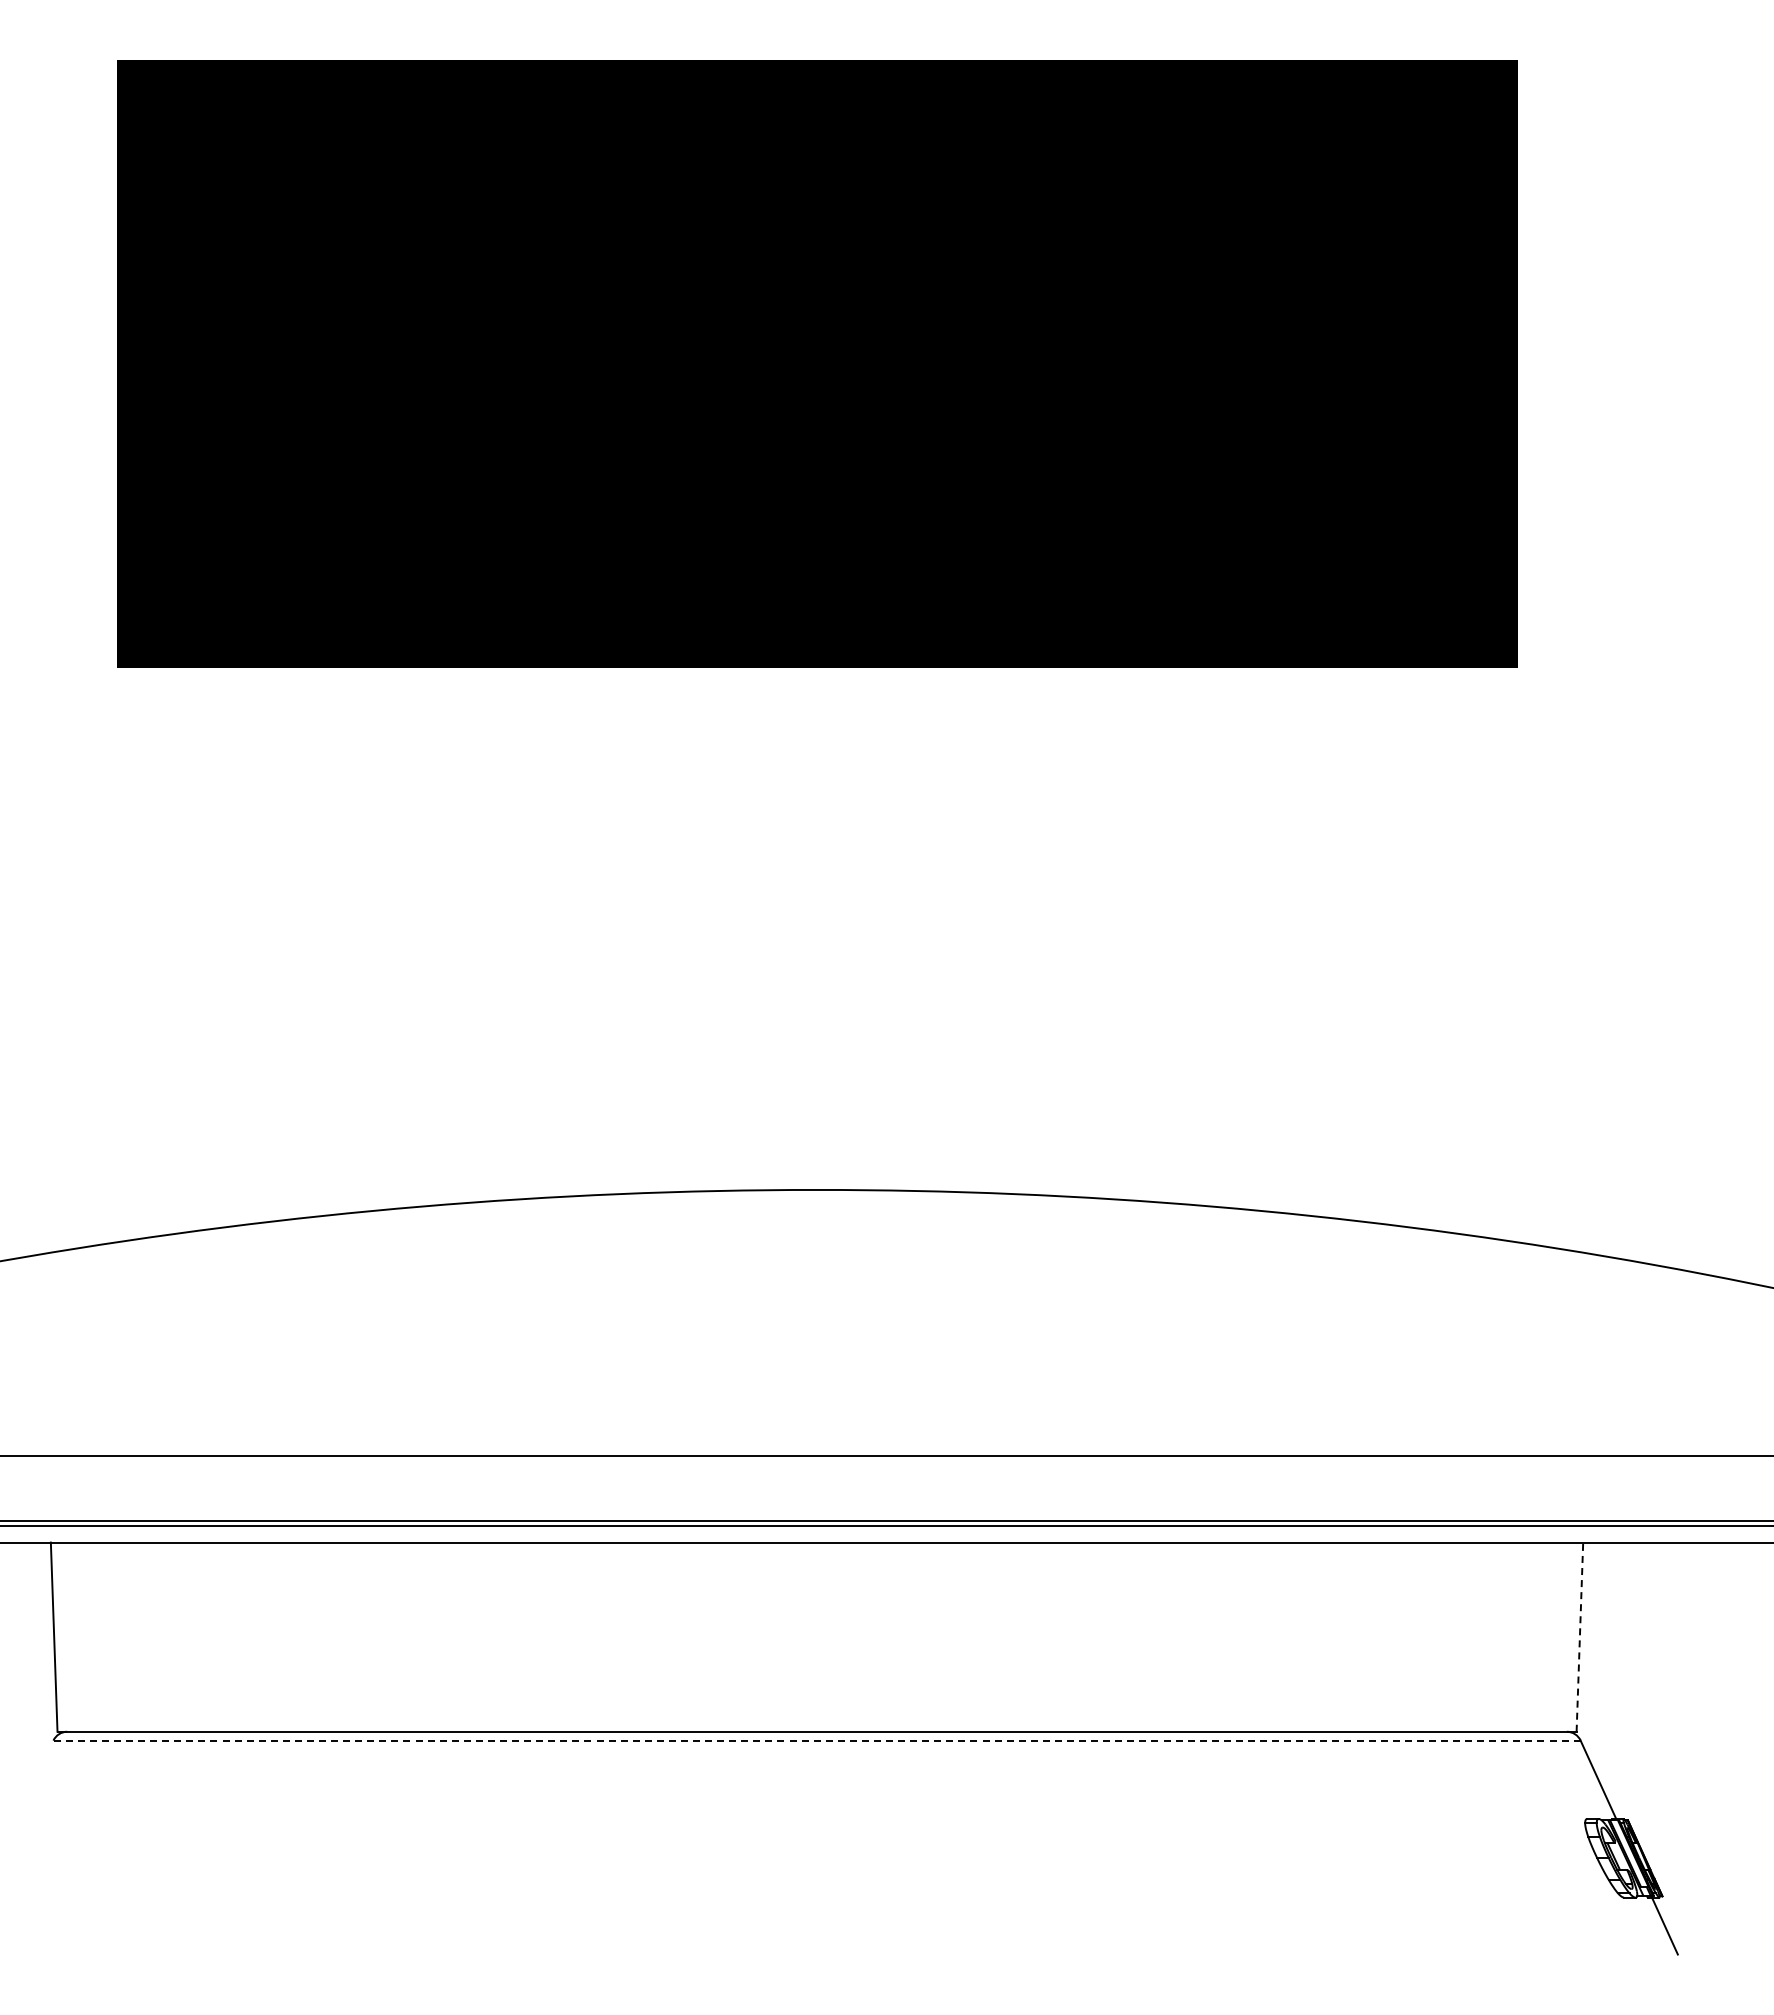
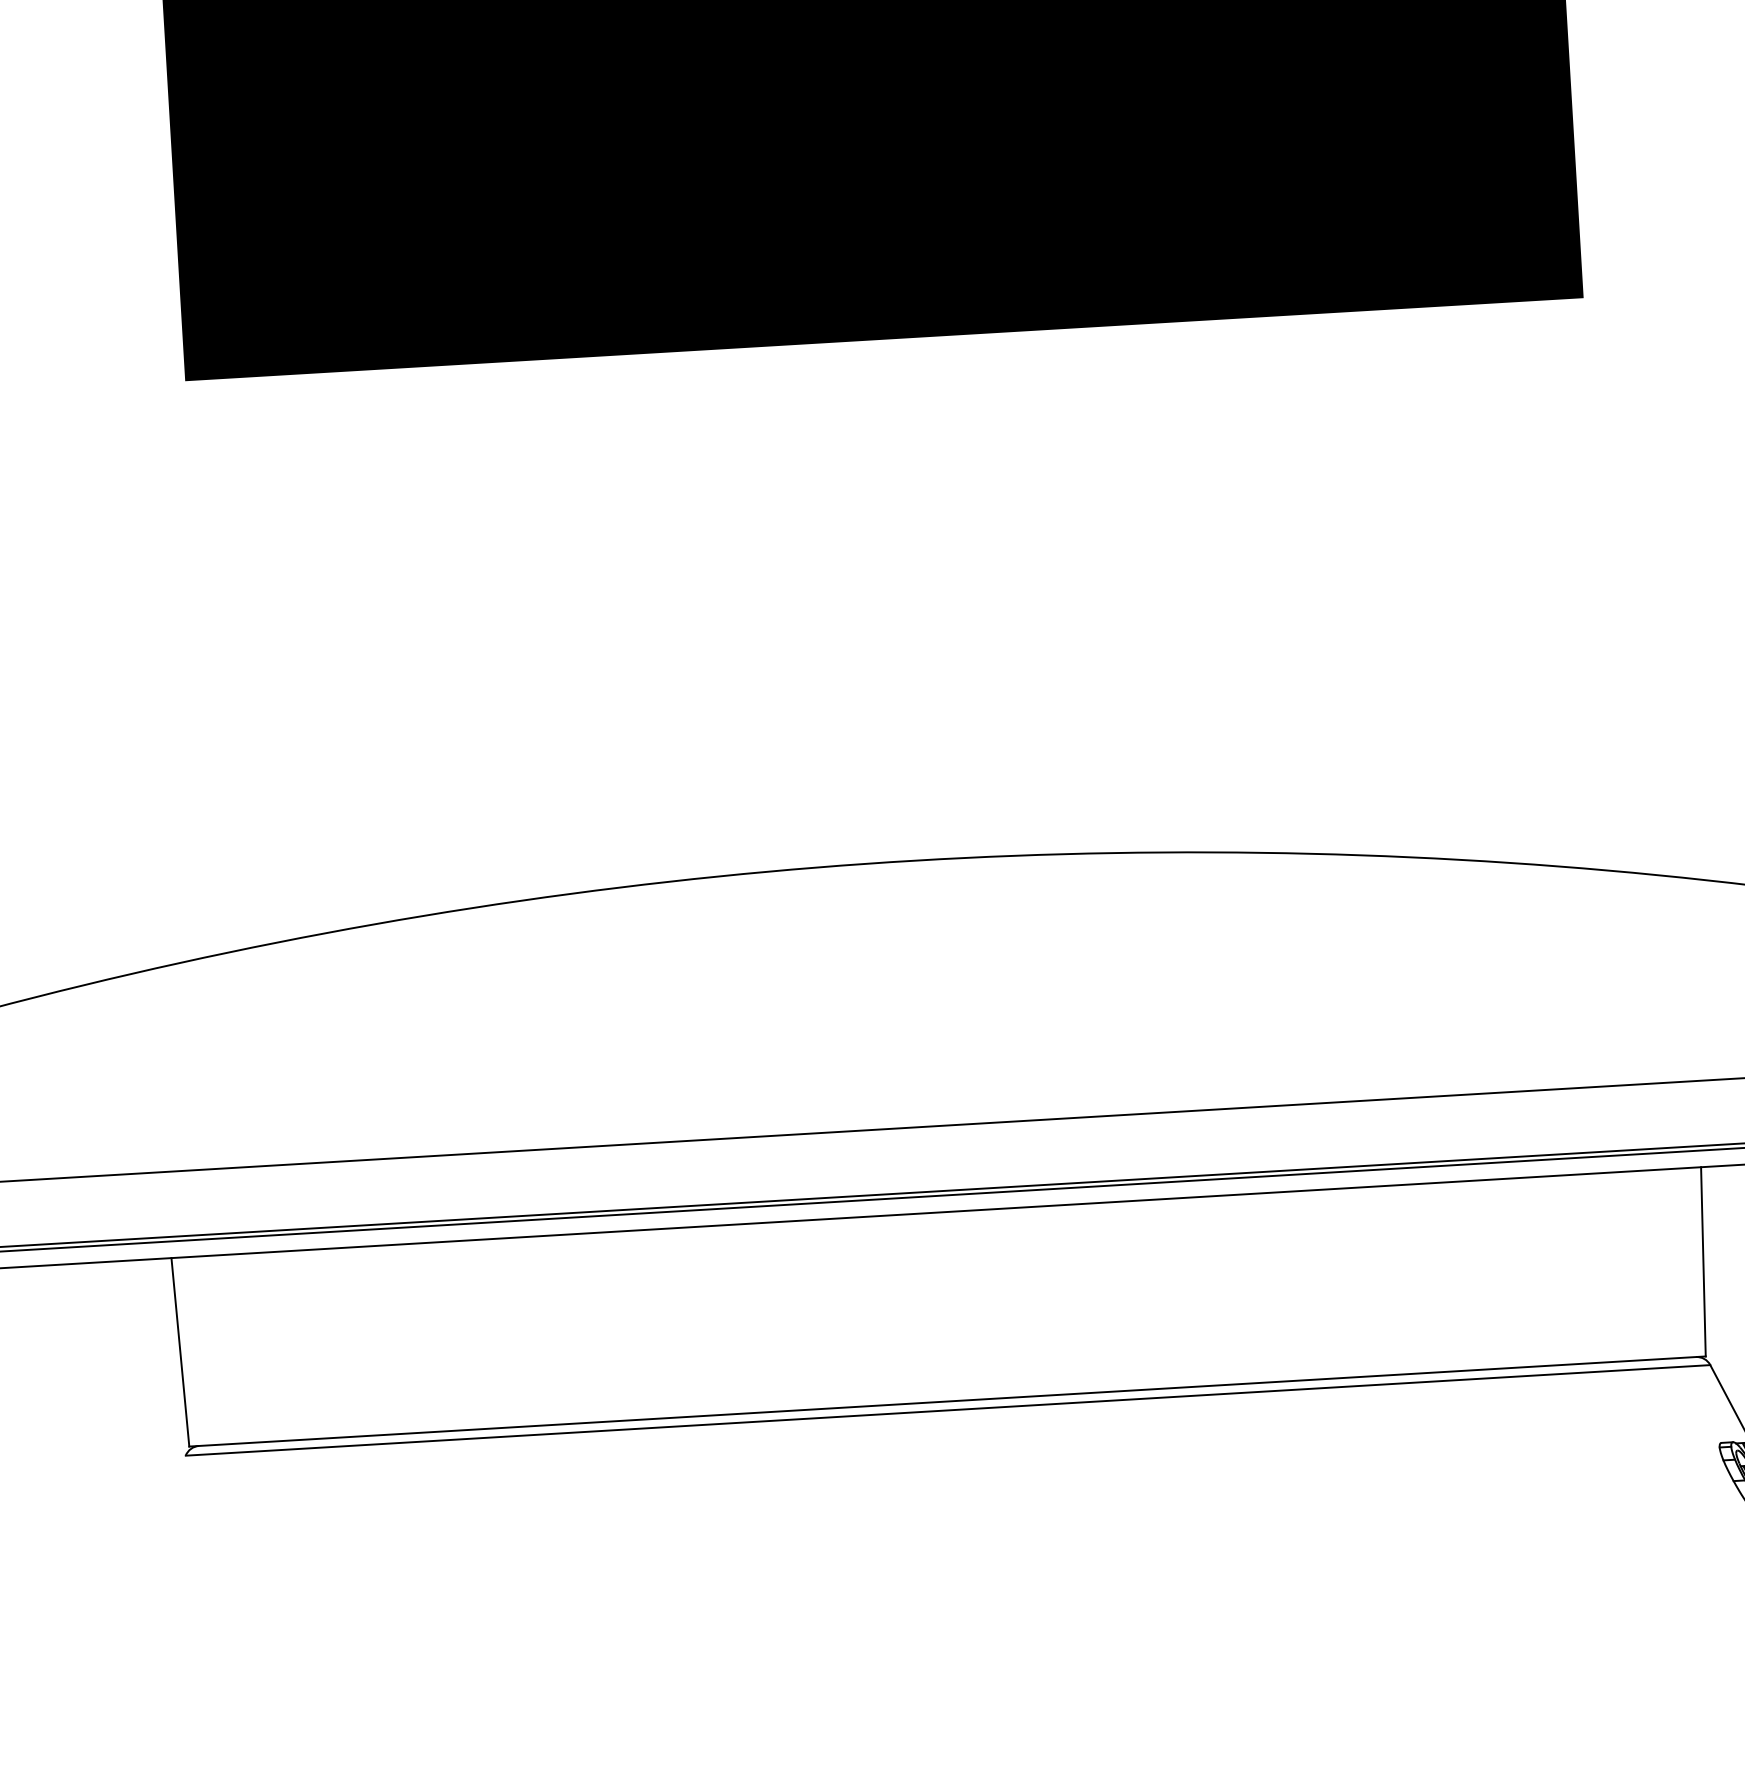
line: (1579, 1637) -> (1703, 1262), dashed -> solid
line: (817, 1740) -> (948, 1410), dashed -> solid

